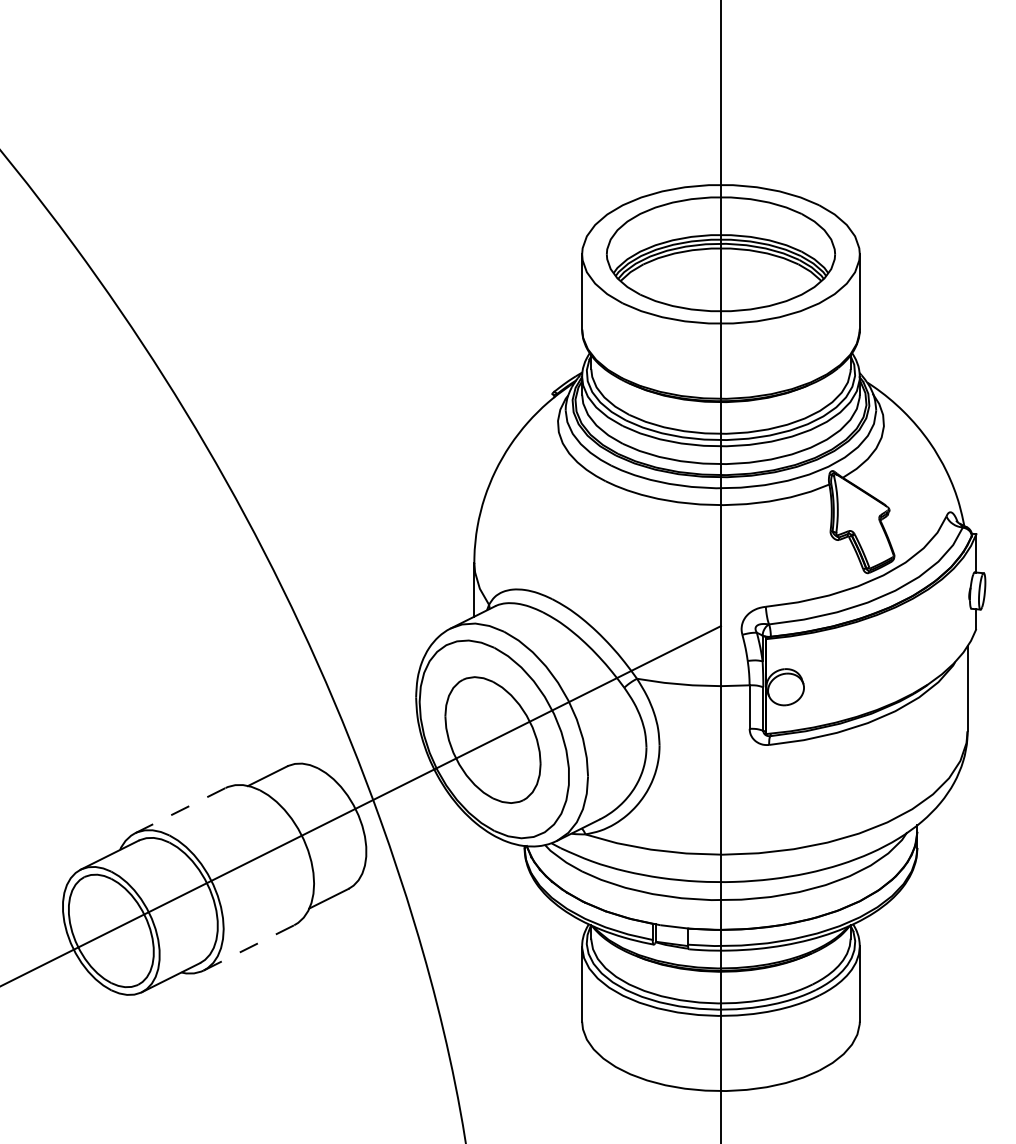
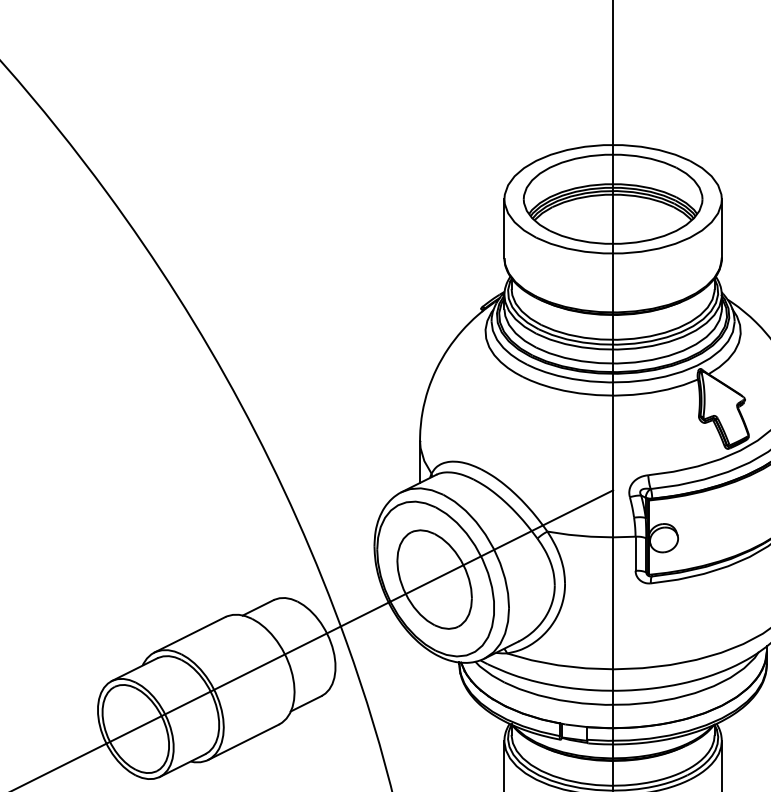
line: (180, 810) -> (189, 634), dashed -> solid
line: (248, 947) -> (243, 741), dashed -> solid

